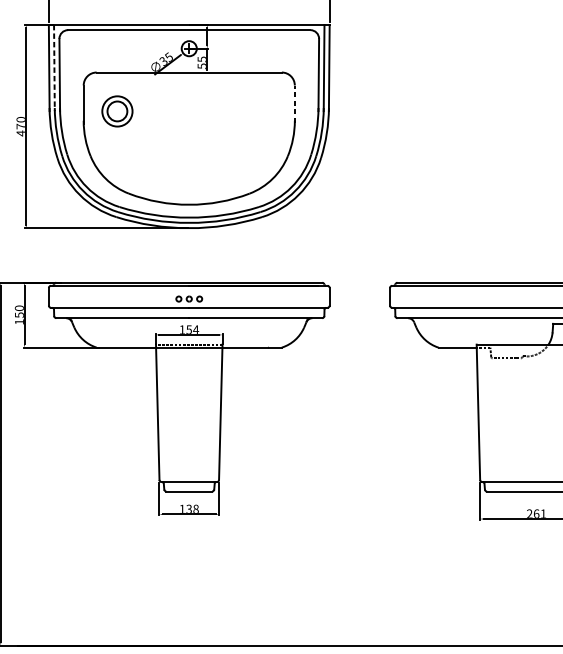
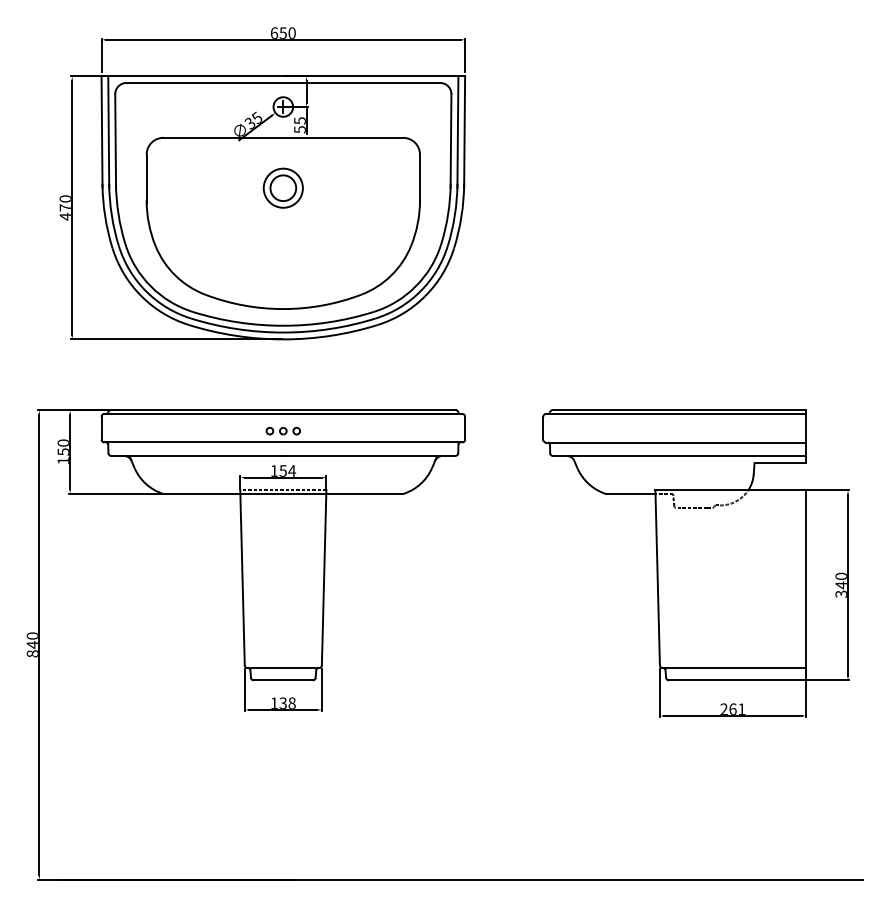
line: (54, 68) -> (108, 132), dashed -> solid
line: (295, 103) -> (420, 178), dashed -> solid
part: (116, 110) -> (282, 187), moved

